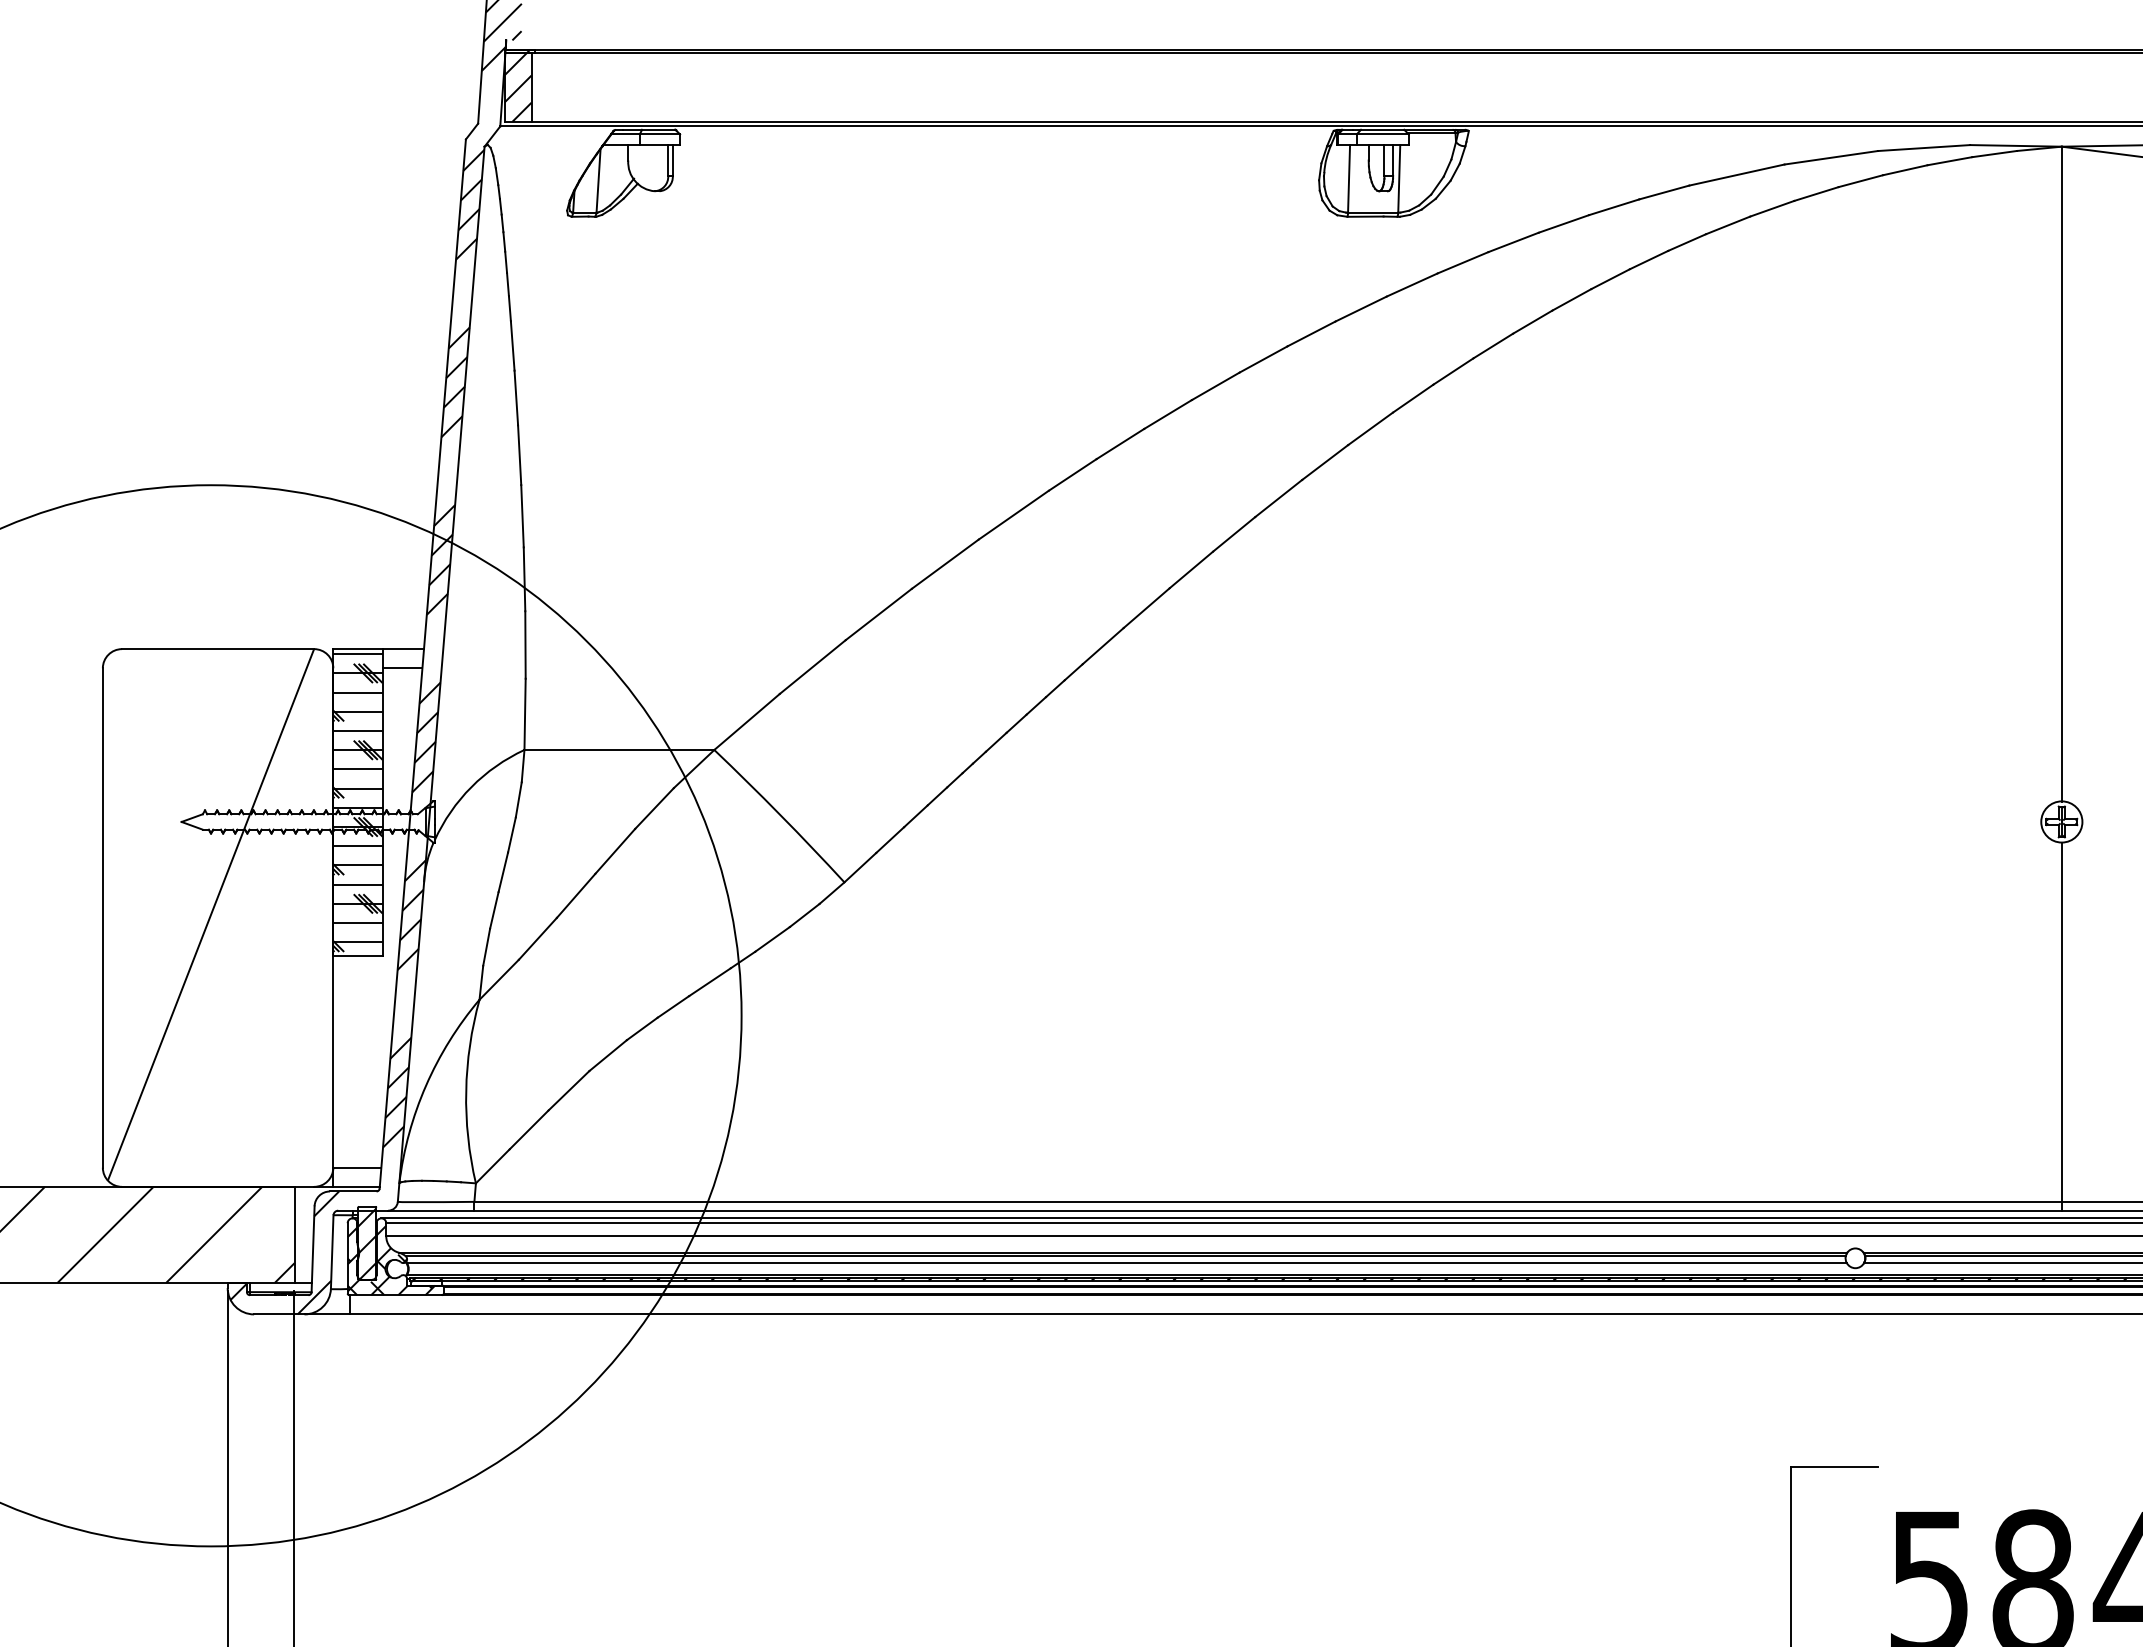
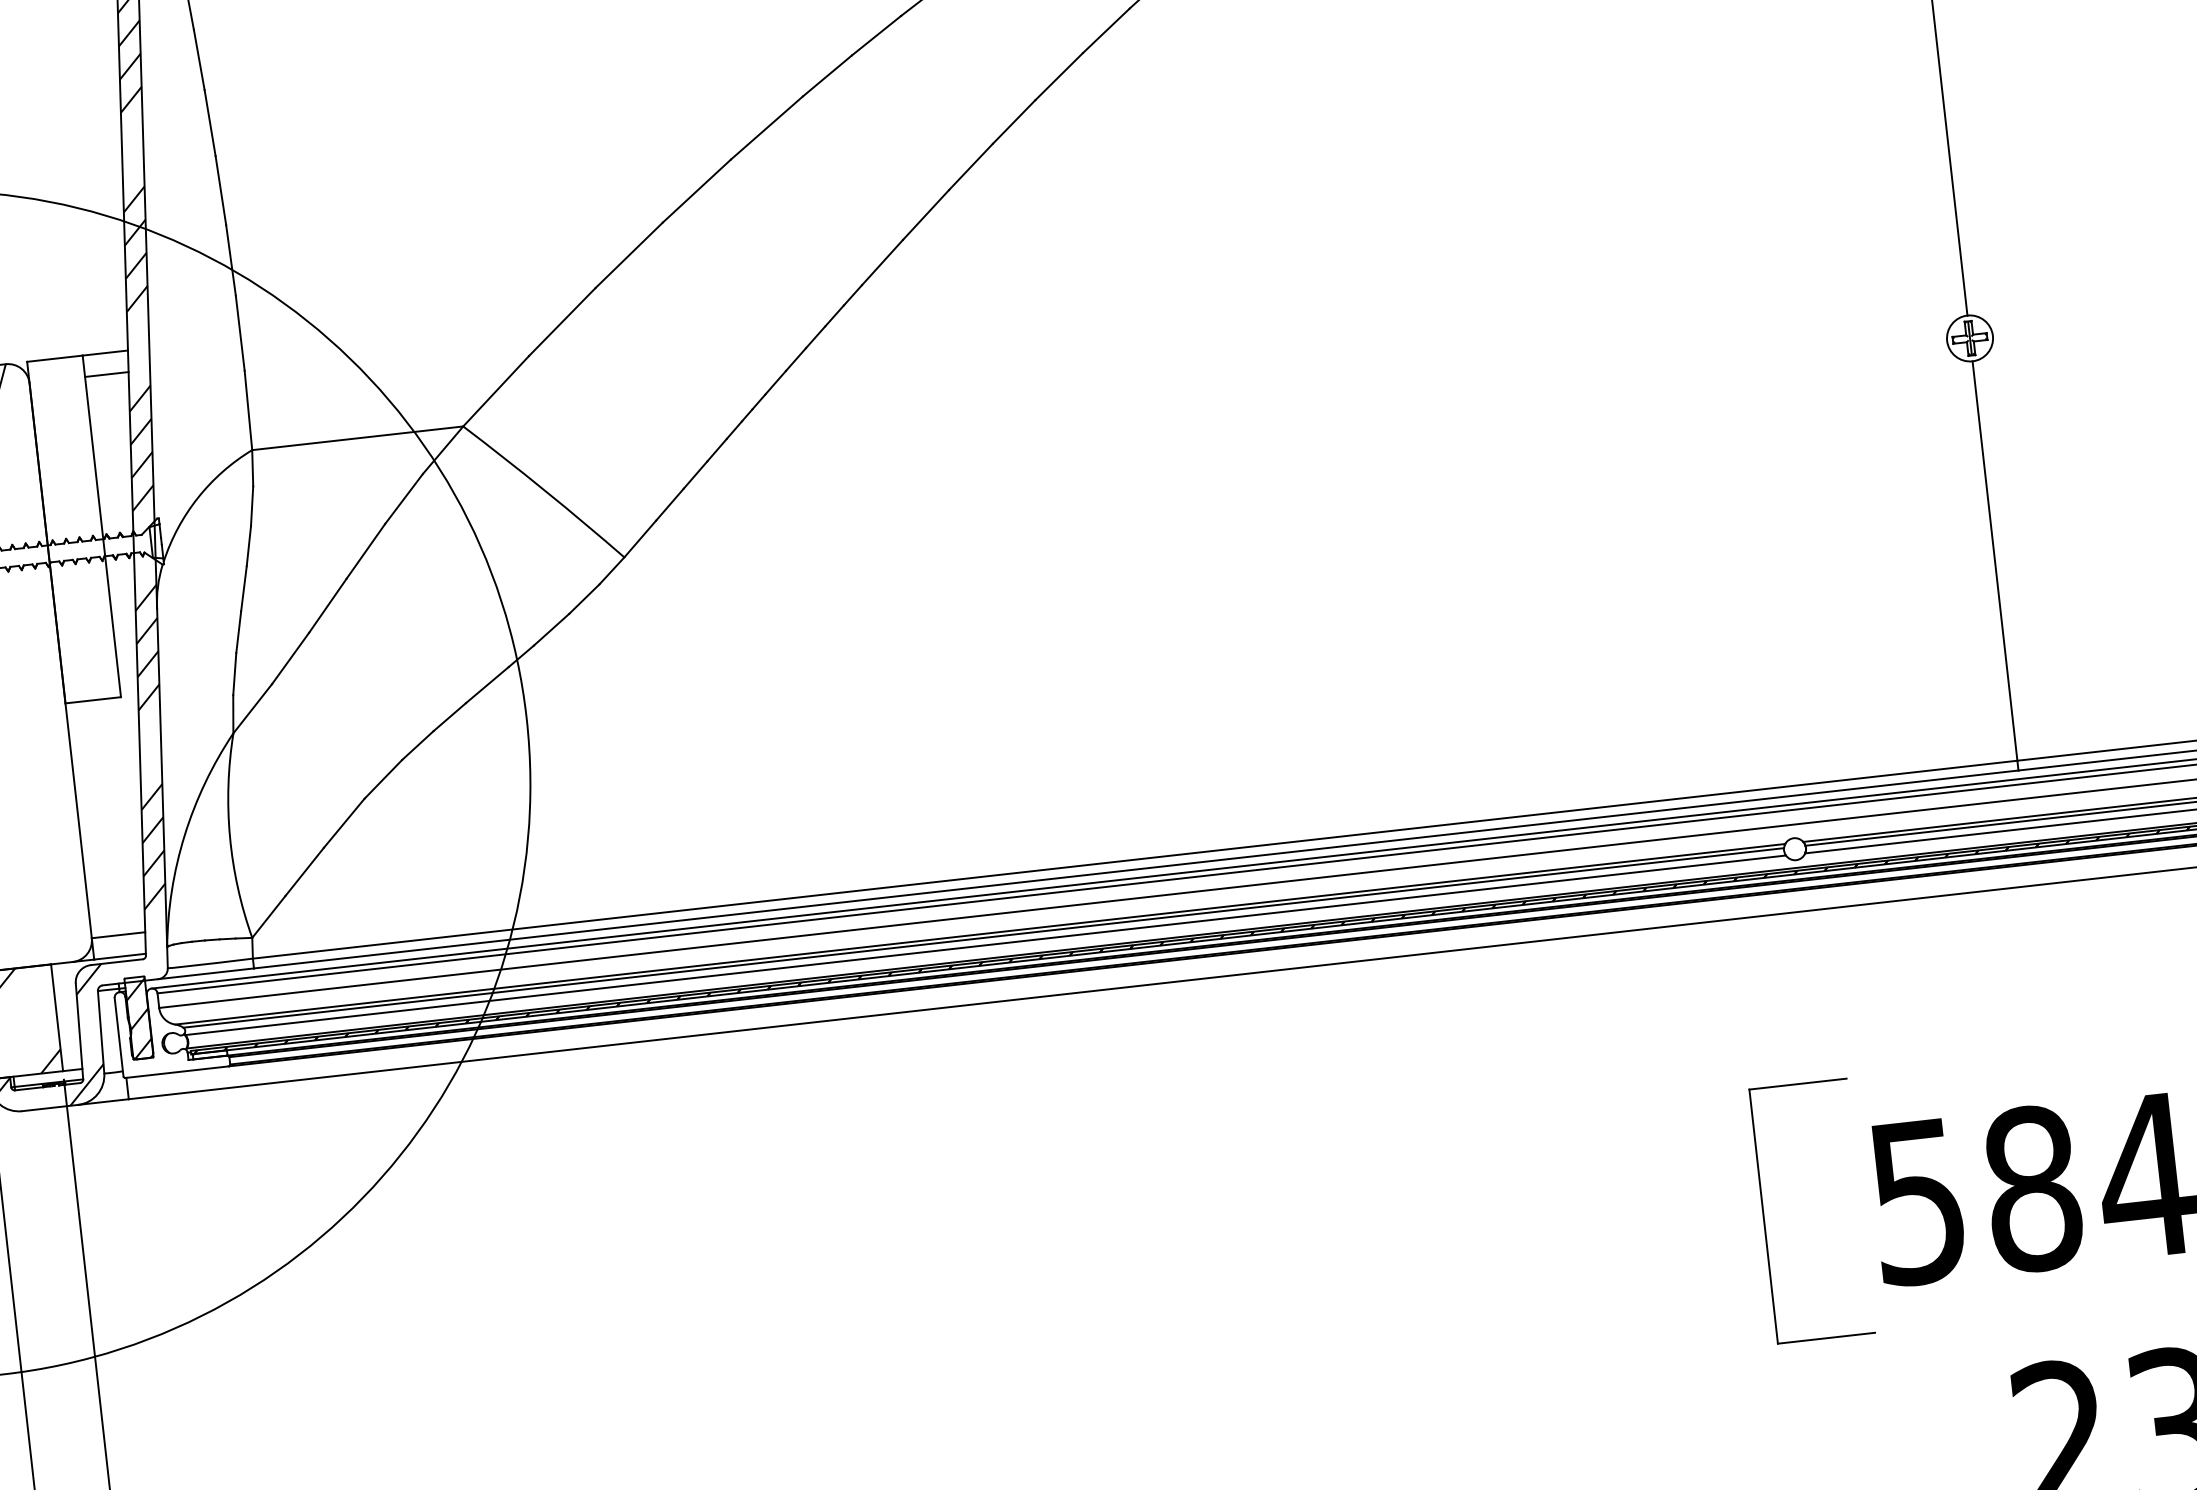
hatch: (358, 802) -> (74, 529), removed
hatch: (391, 1260) -> (168, 1034), removed

